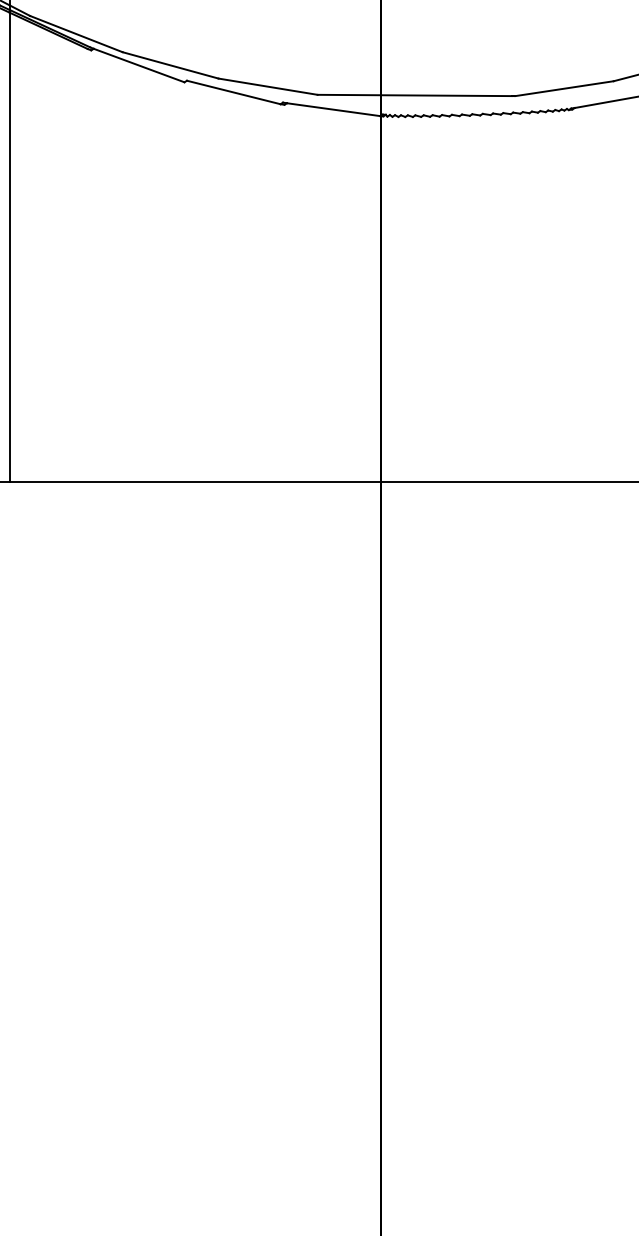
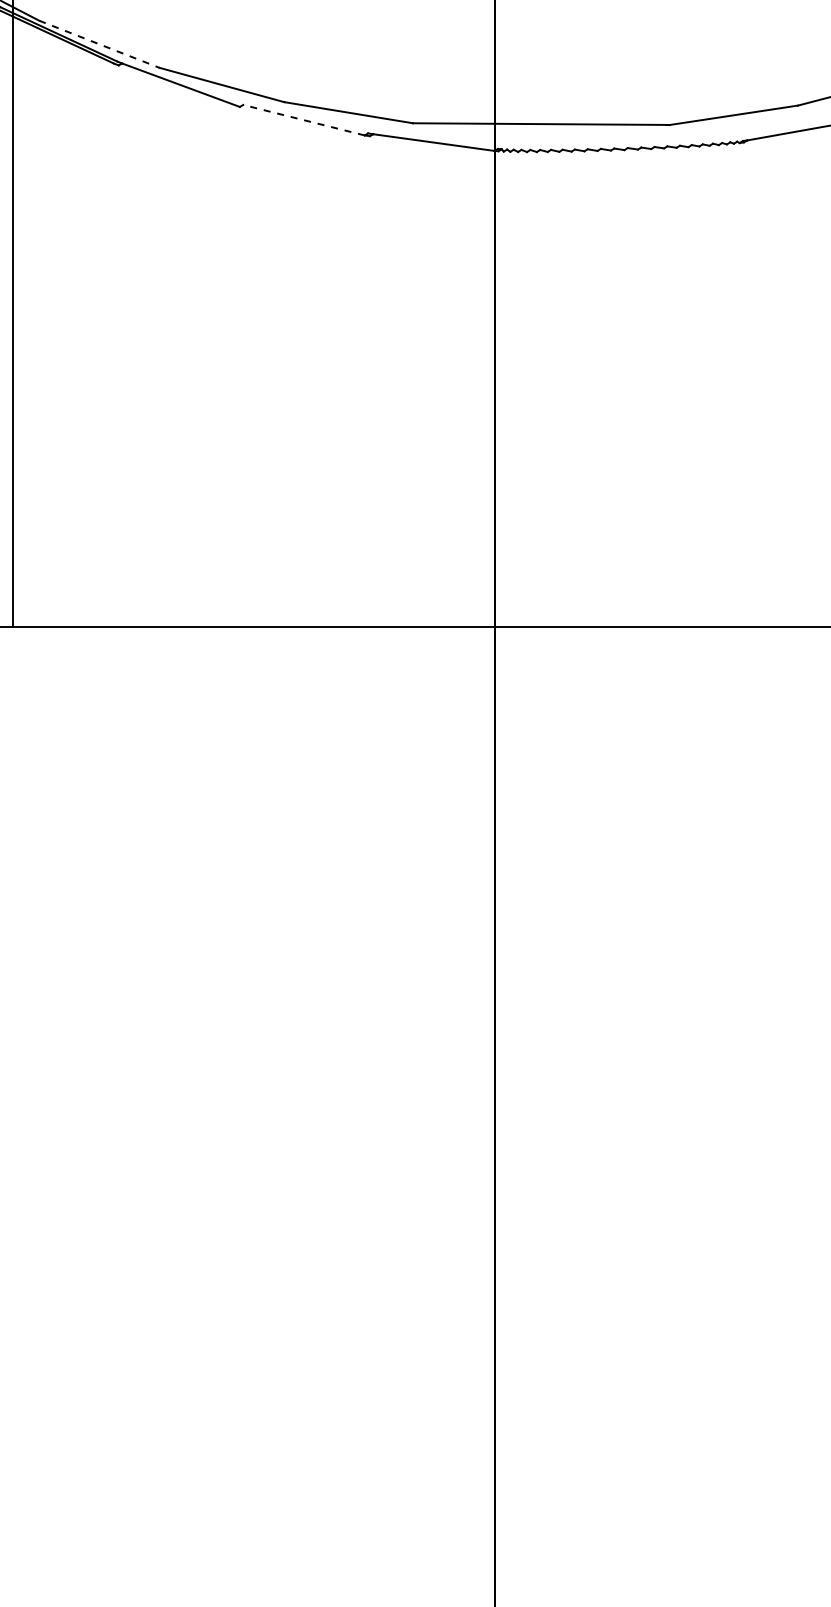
line: (76, 34) -> (99, 44), solid -> dashed
line: (234, 92) -> (304, 120), solid -> dashed

